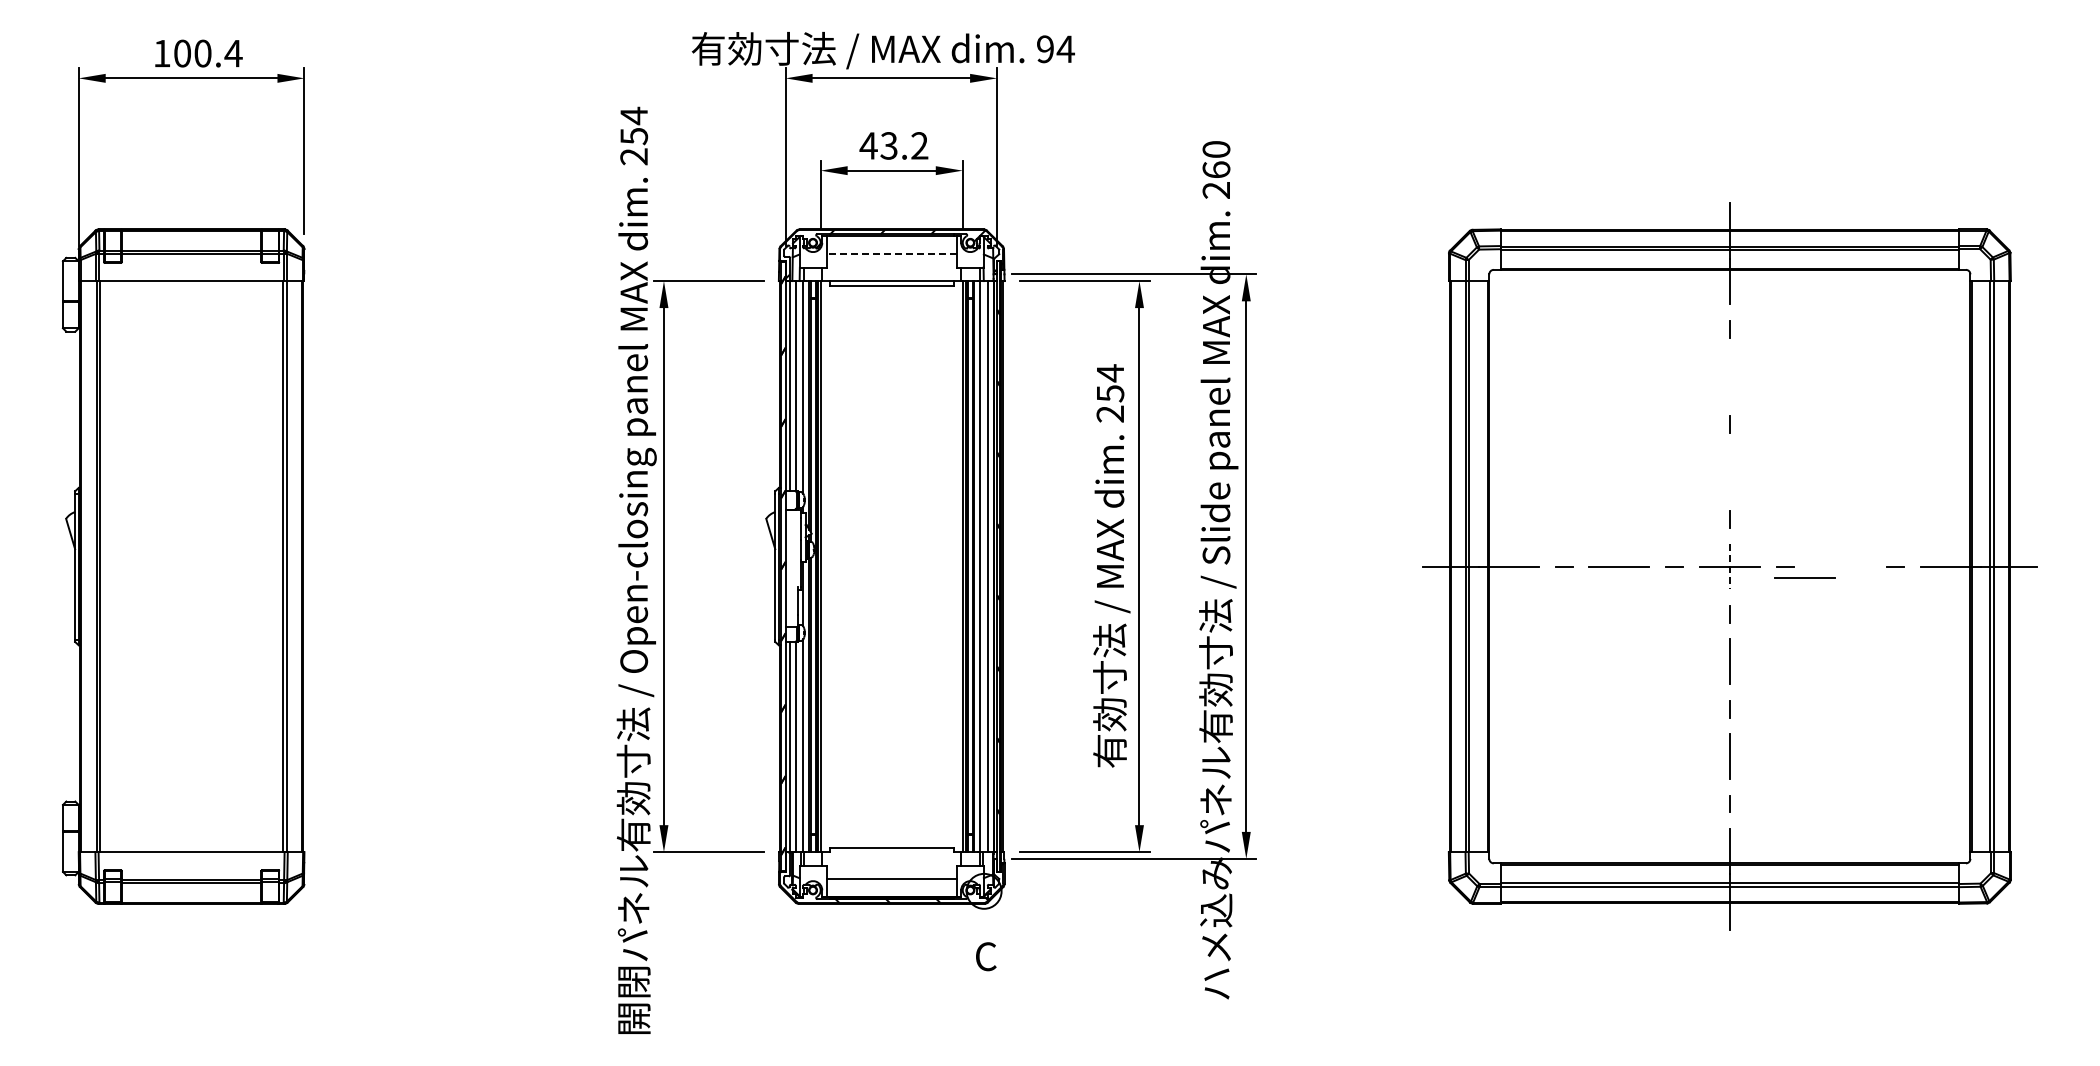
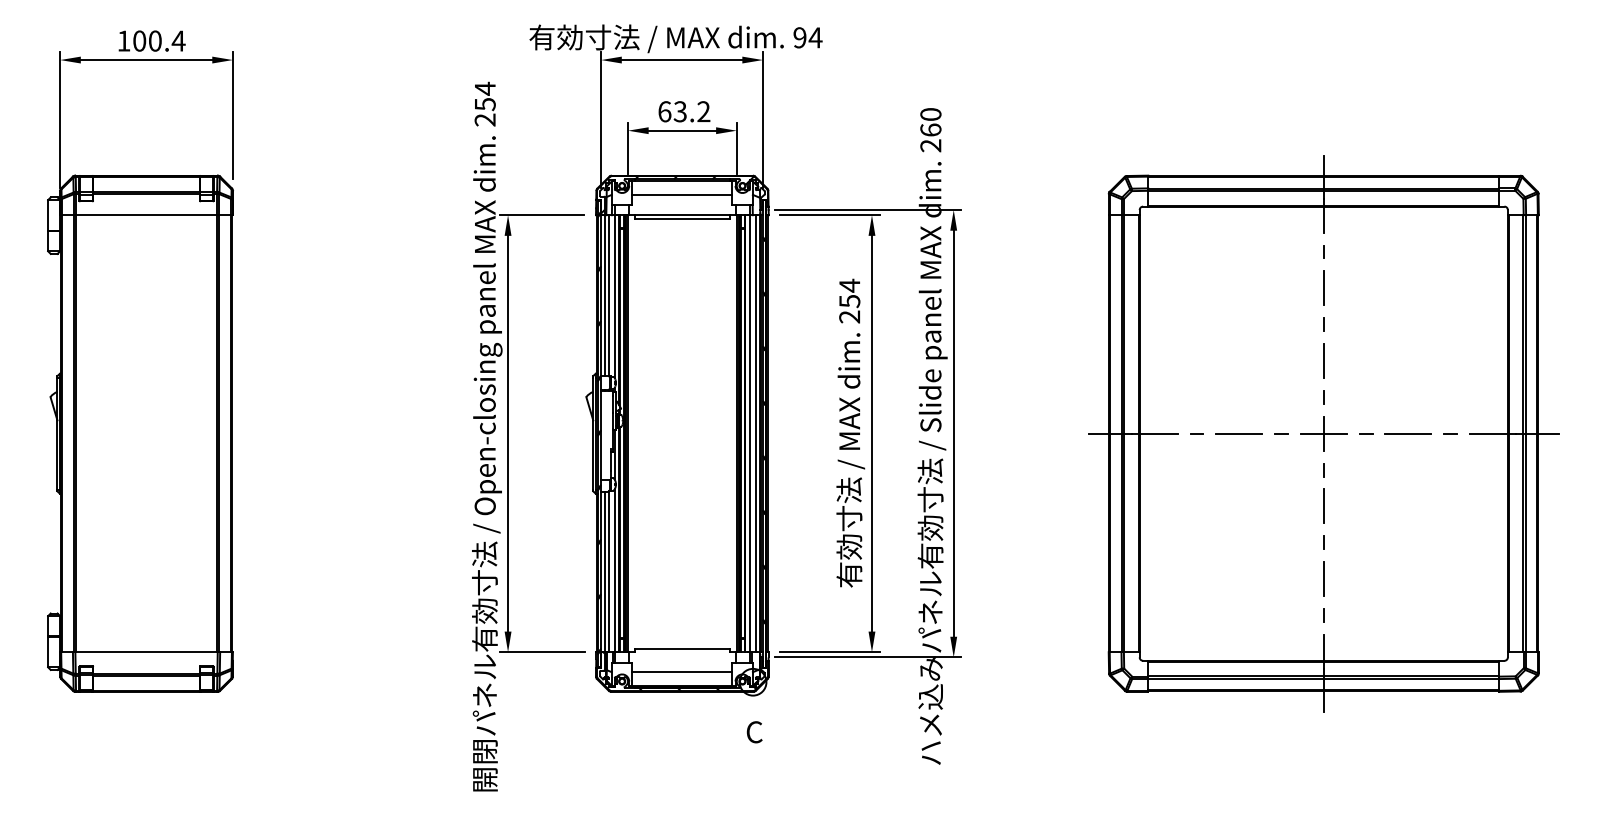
text: (868, 145) -> (664, 111), 43.2 -> 63.2
line: (891, 254) -> (682, 194), dashed -> solid
line: (1729, 376) -> (1323, 288), added
line: (1729, 471) -> (1323, 360), added
line: (1729, 567) -> (1323, 434), dashed -> solid
line: (1804, 577) -> (1407, 433), moved

